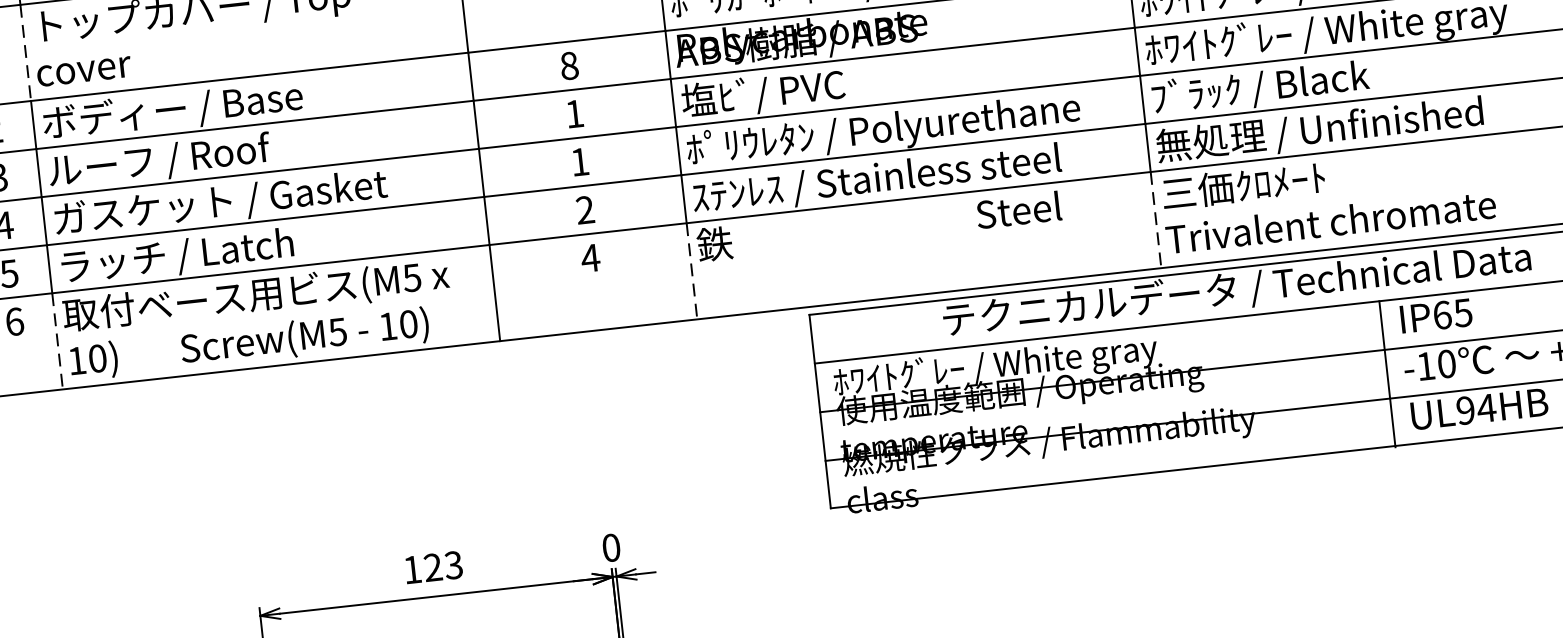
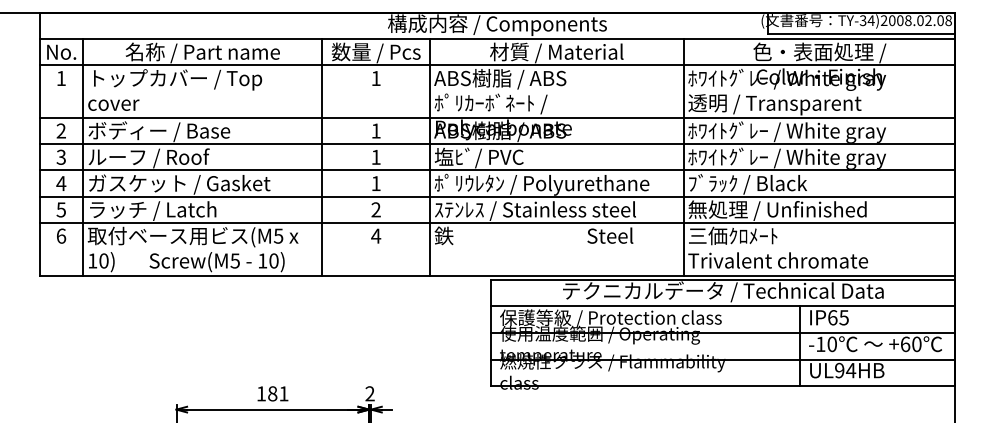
line: (26, 54) -> (83, 92), dashed -> solid
text: (568, 65) -> (375, 130), 8 -> 1
line: (1155, 220) -> (683, 249), dashed -> solid
line: (692, 271) -> (430, 249), dashed -> solid
line: (57, 341) -> (83, 249), dashed -> solid
text: (1036, 363) -> (610, 319), ﾎﾜｲﾄｸﾞﾚｰ / White gray -> 保護等級 / Protection class
text: (610, 547) -> (369, 393), 0 -> 2
text: (443, 565) -> (278, 393), 123 -> 181

